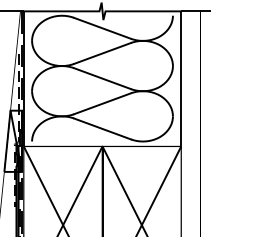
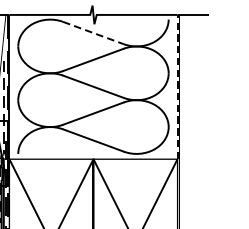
line: (102, 28) -> (93, 33), solid -> dashed
line: (181, 78) -> (177, 86), solid -> dashed

